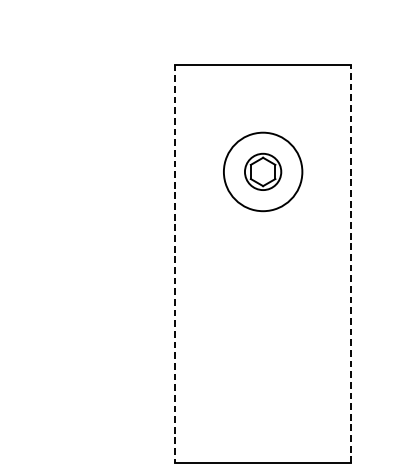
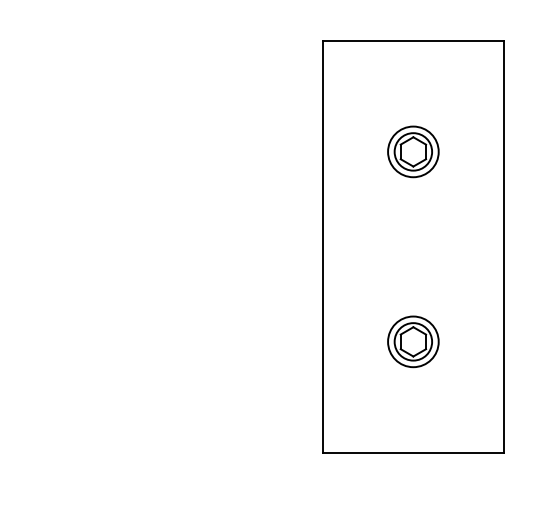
circle: (263, 171) -> (413, 151), size x0.62
line: (175, 263) -> (322, 246), dashed -> solid
line: (351, 263) -> (504, 246), dashed -> solid
part: (263, 355) -> (413, 341), added

